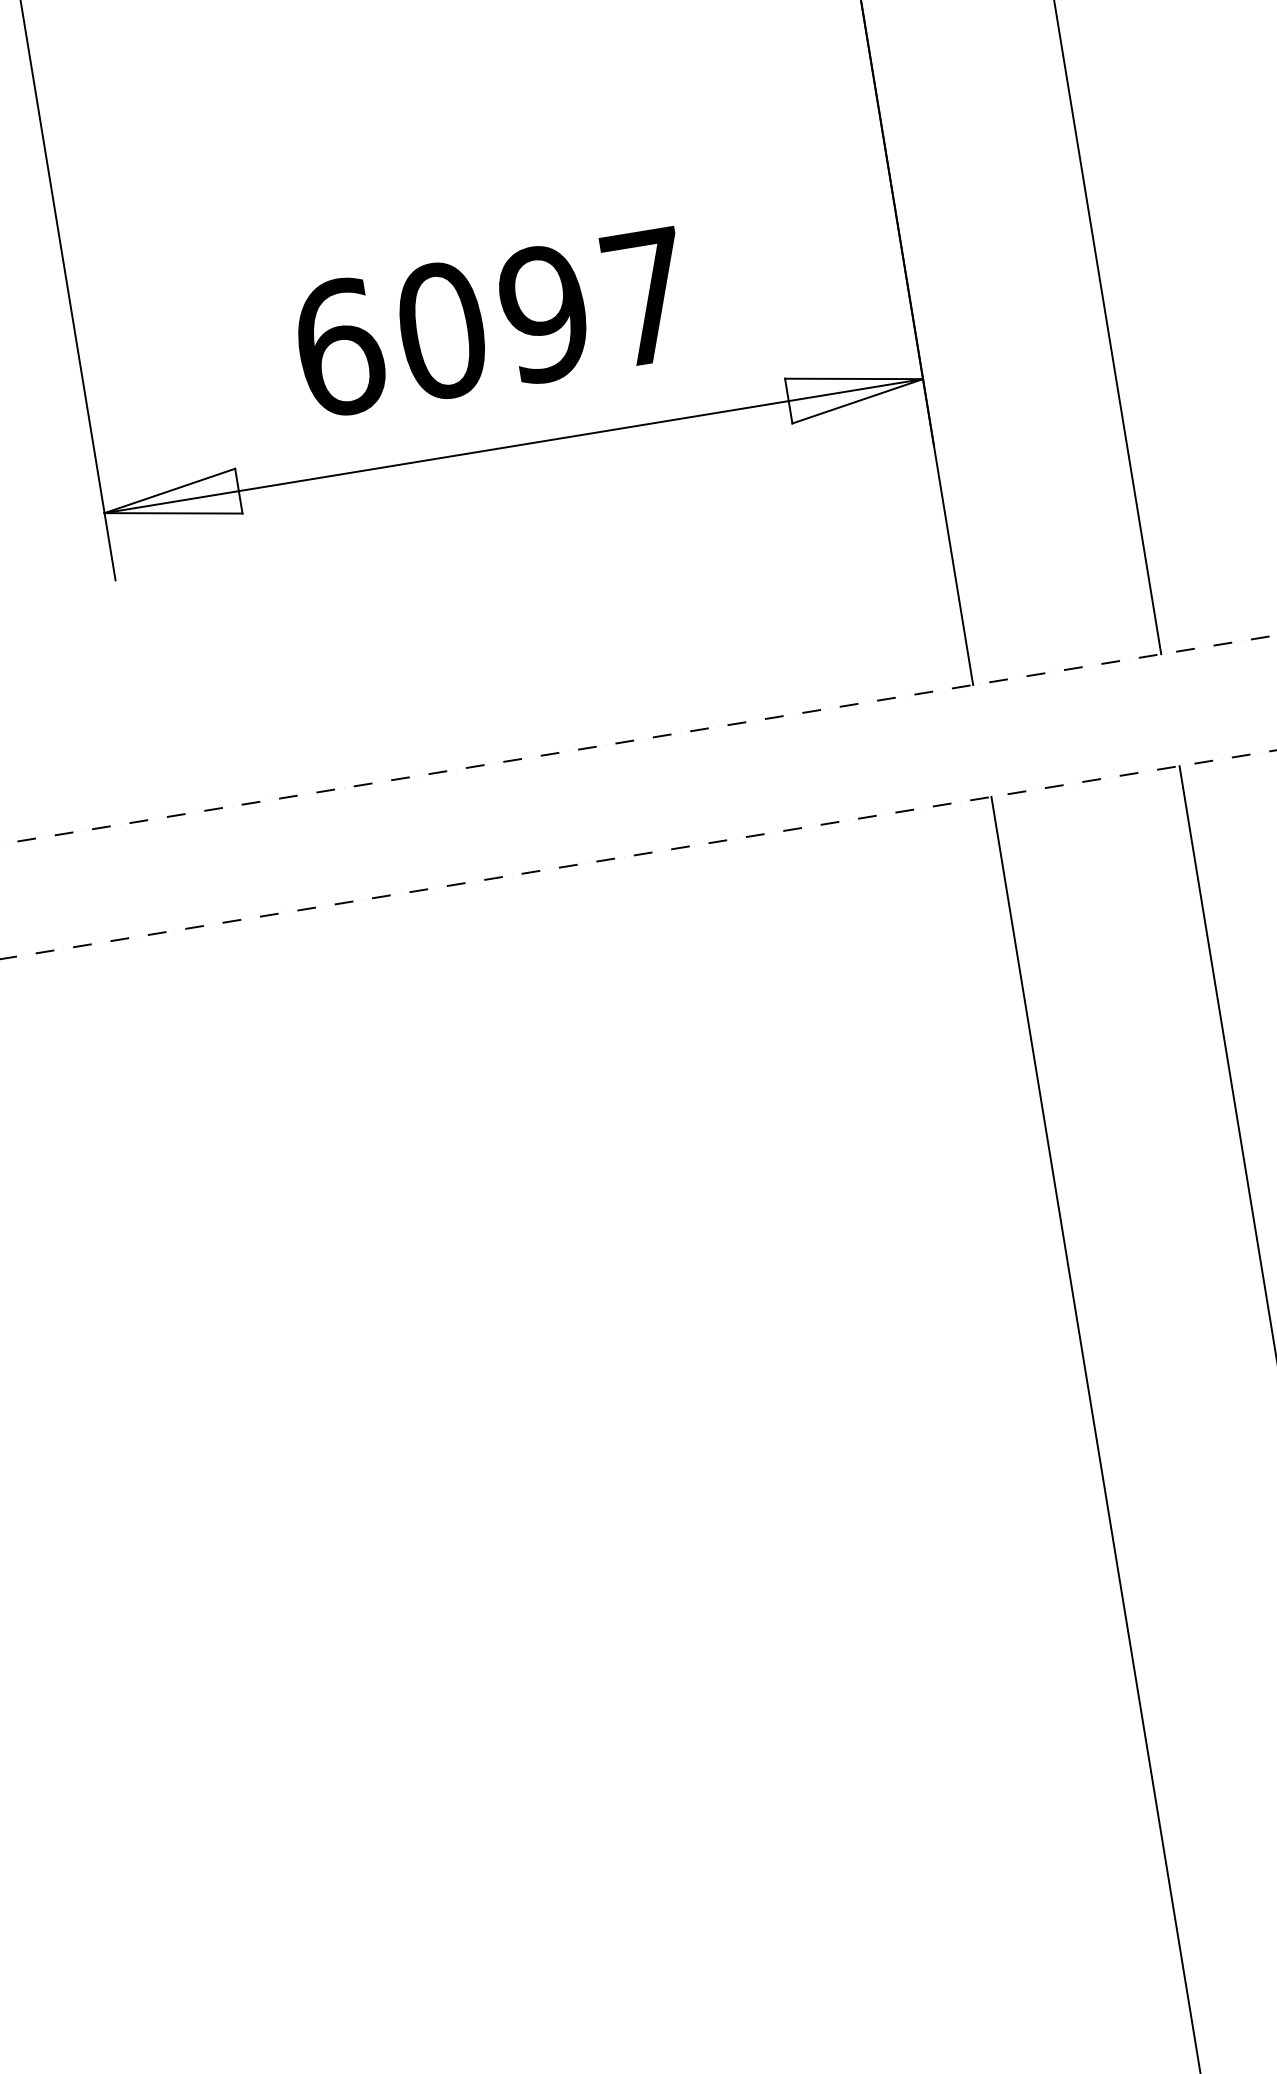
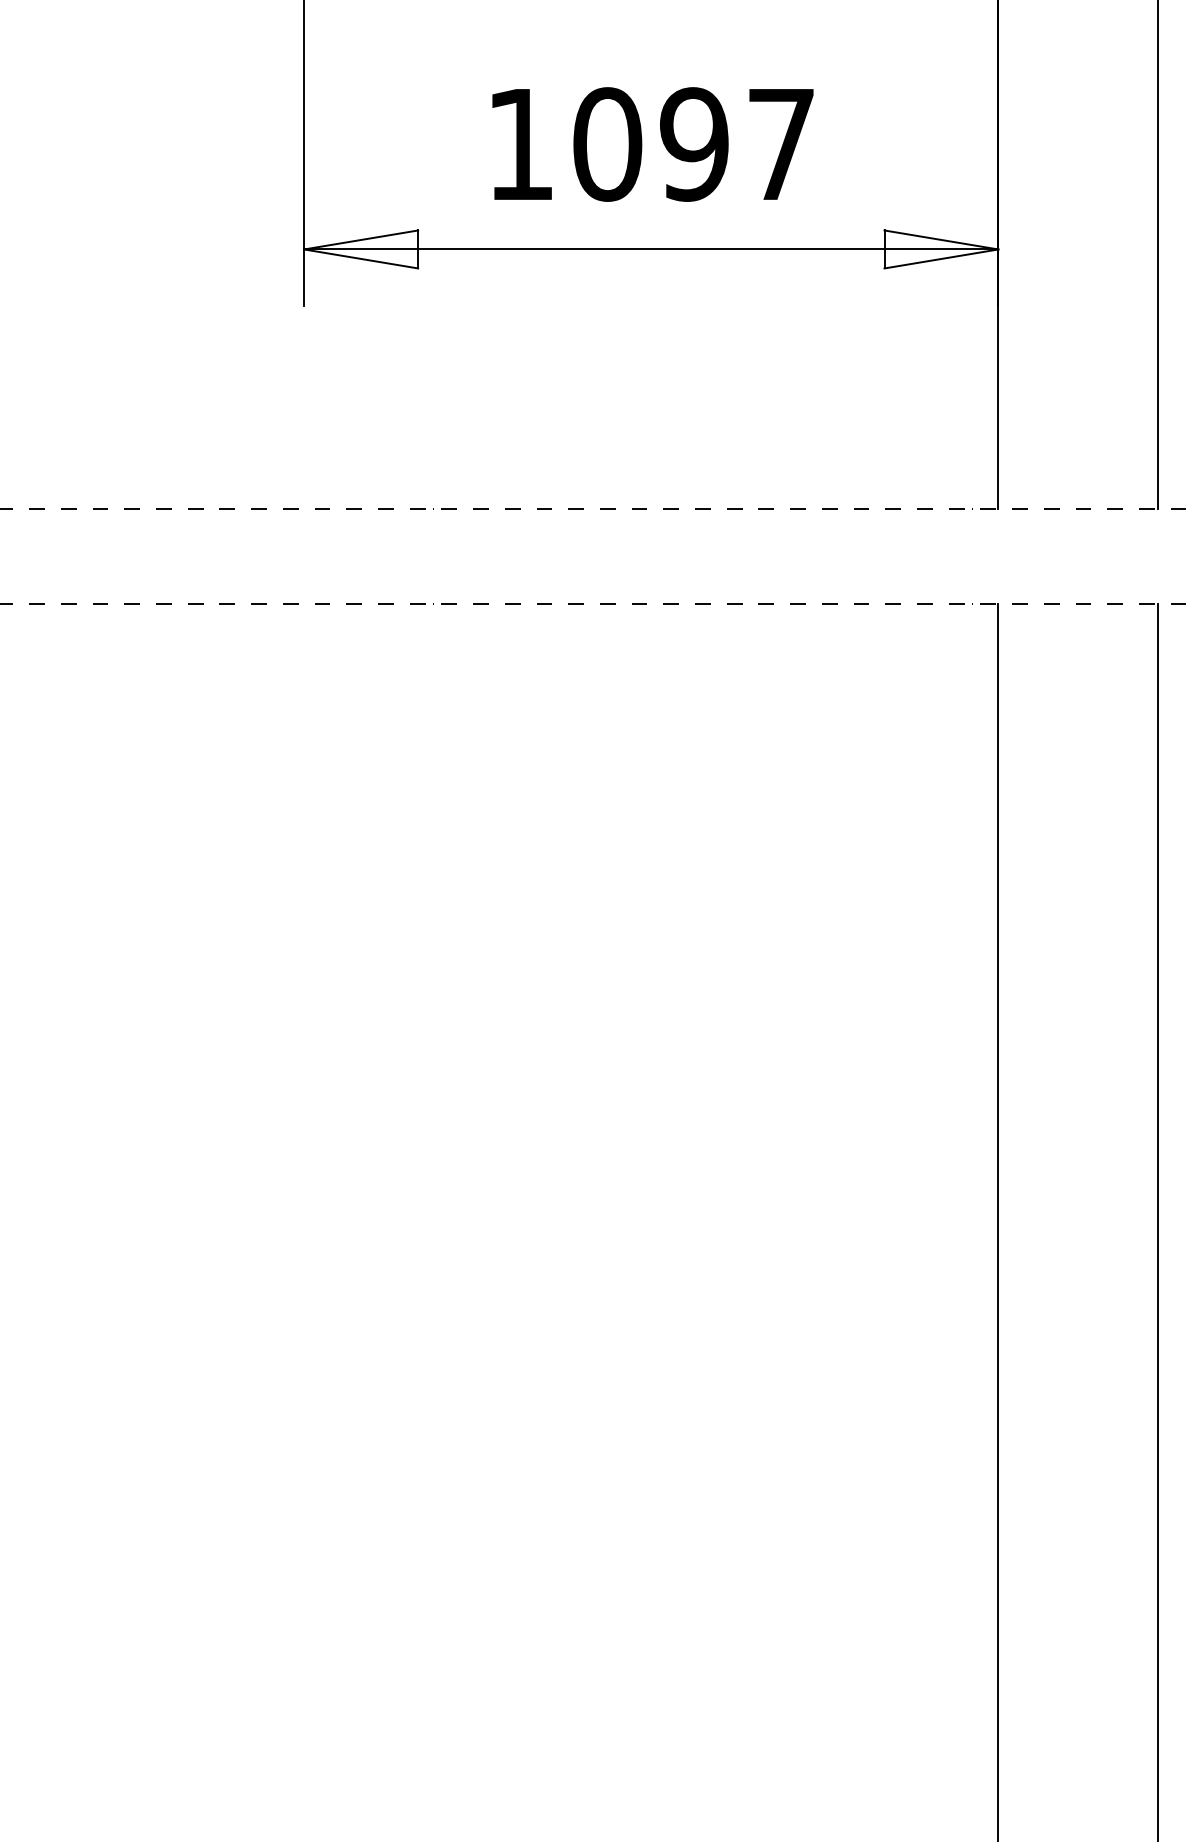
text: (340, 347) -> (521, 144), 6097 -> 1097

